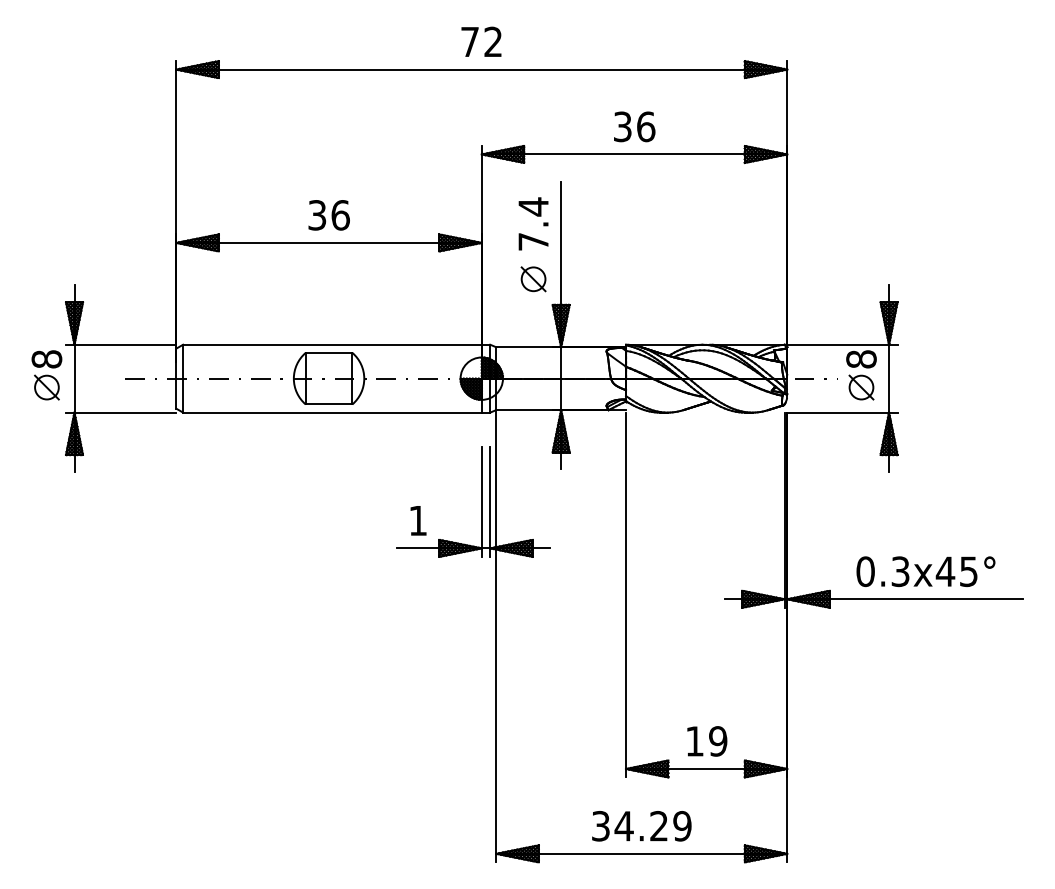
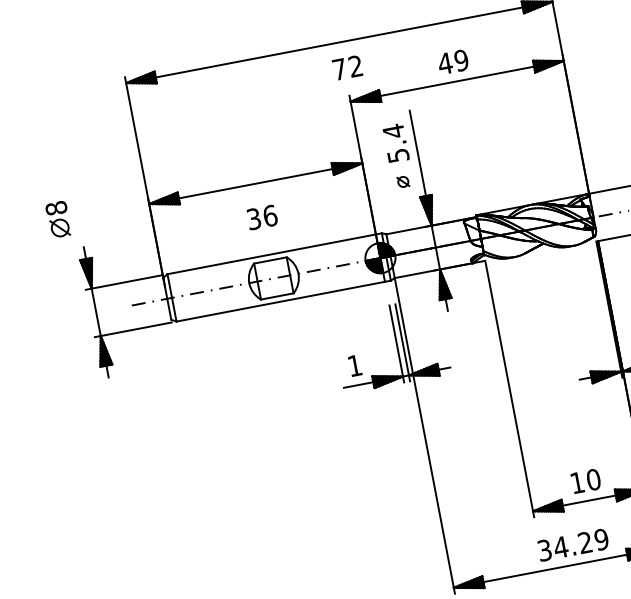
text: (481, 41) -> (347, 67), moved
text: (634, 126) -> (453, 61), 36 -> 49
text: (328, 215) -> (261, 217), moved
text: (533, 241) -> (398, 155), 7.4 -> 5.4
part: (533, 279) -> (403, 182), size x0.6
part: (46, 375) -> (58, 219), moved
text: (718, 741) -> (593, 479), 19 -> 10
text: (641, 826) -> (573, 545), moved

